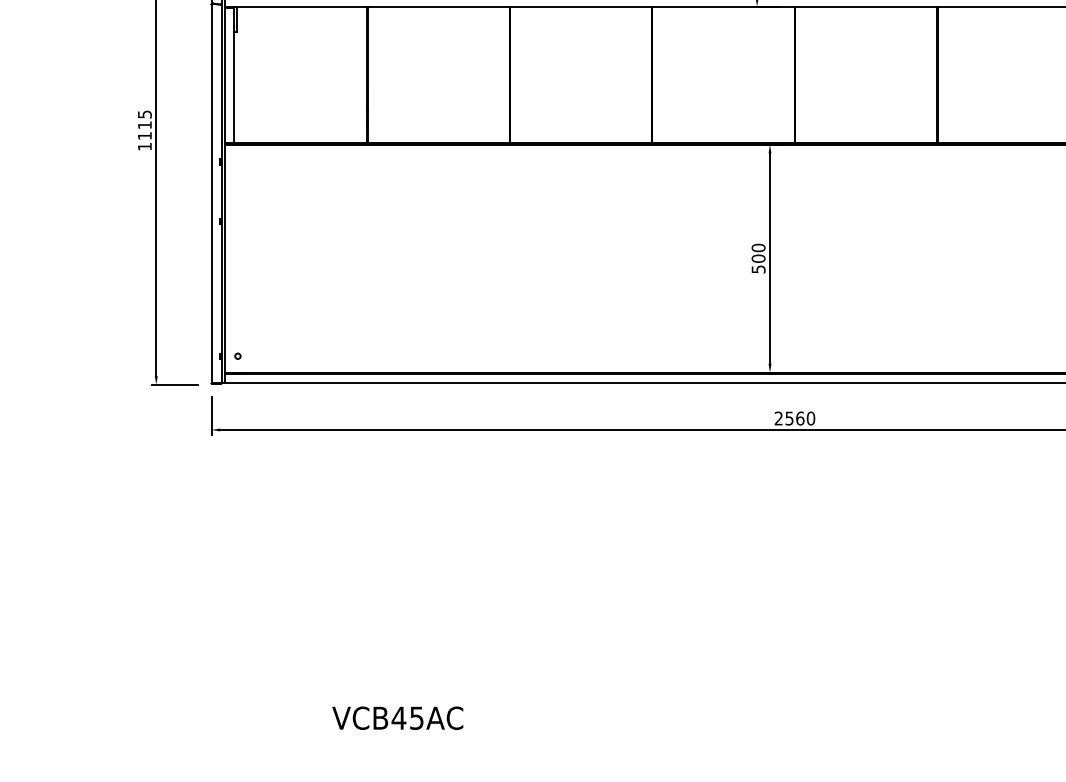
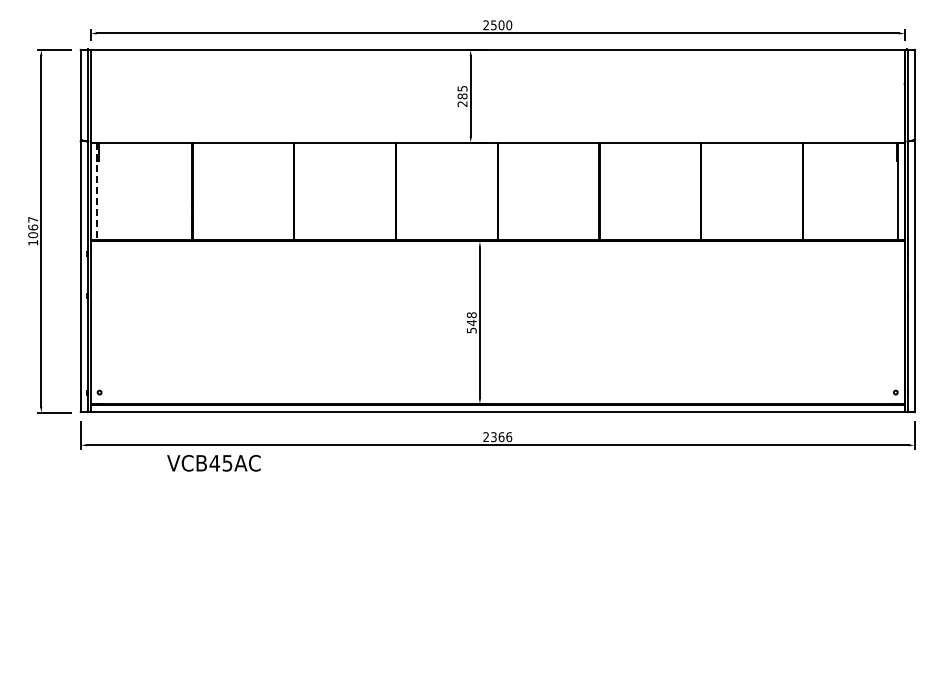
line: (234, 76) -> (97, 192), solid -> dashed
text: (145, 125) -> (33, 227), 1115 -> 1067
text: (758, 253) -> (471, 319), 500 -> 548
text: (800, 417) -> (501, 436), 2560 -> 2366
text: (397, 718) -> (213, 463), moved

